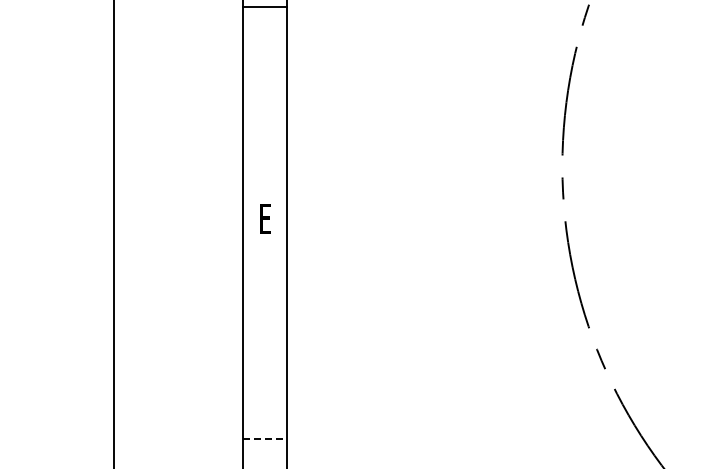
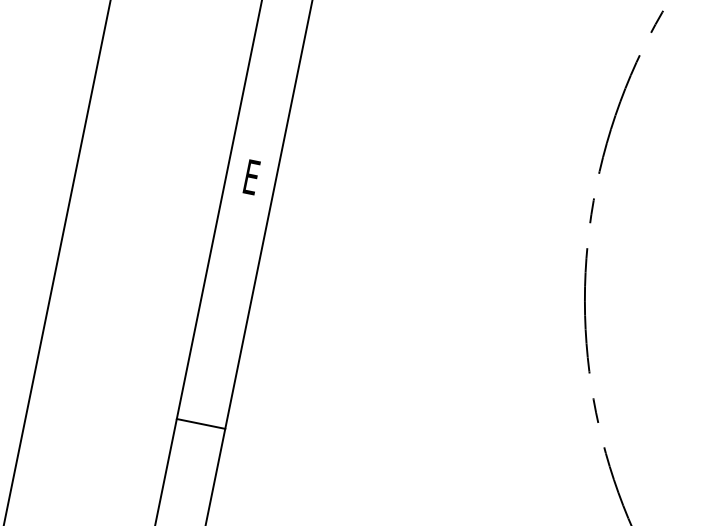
line: (265, 439) -> (201, 424), dashed -> solid

